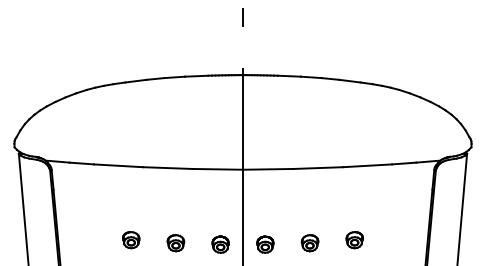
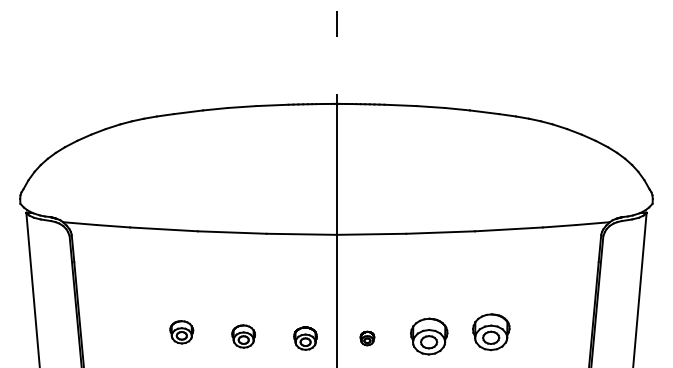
part: (354, 240) -> (490, 332), size x1.6
part: (310, 243) -> (429, 336), size x1.6
part: (265, 244) -> (367, 338), size x0.6

